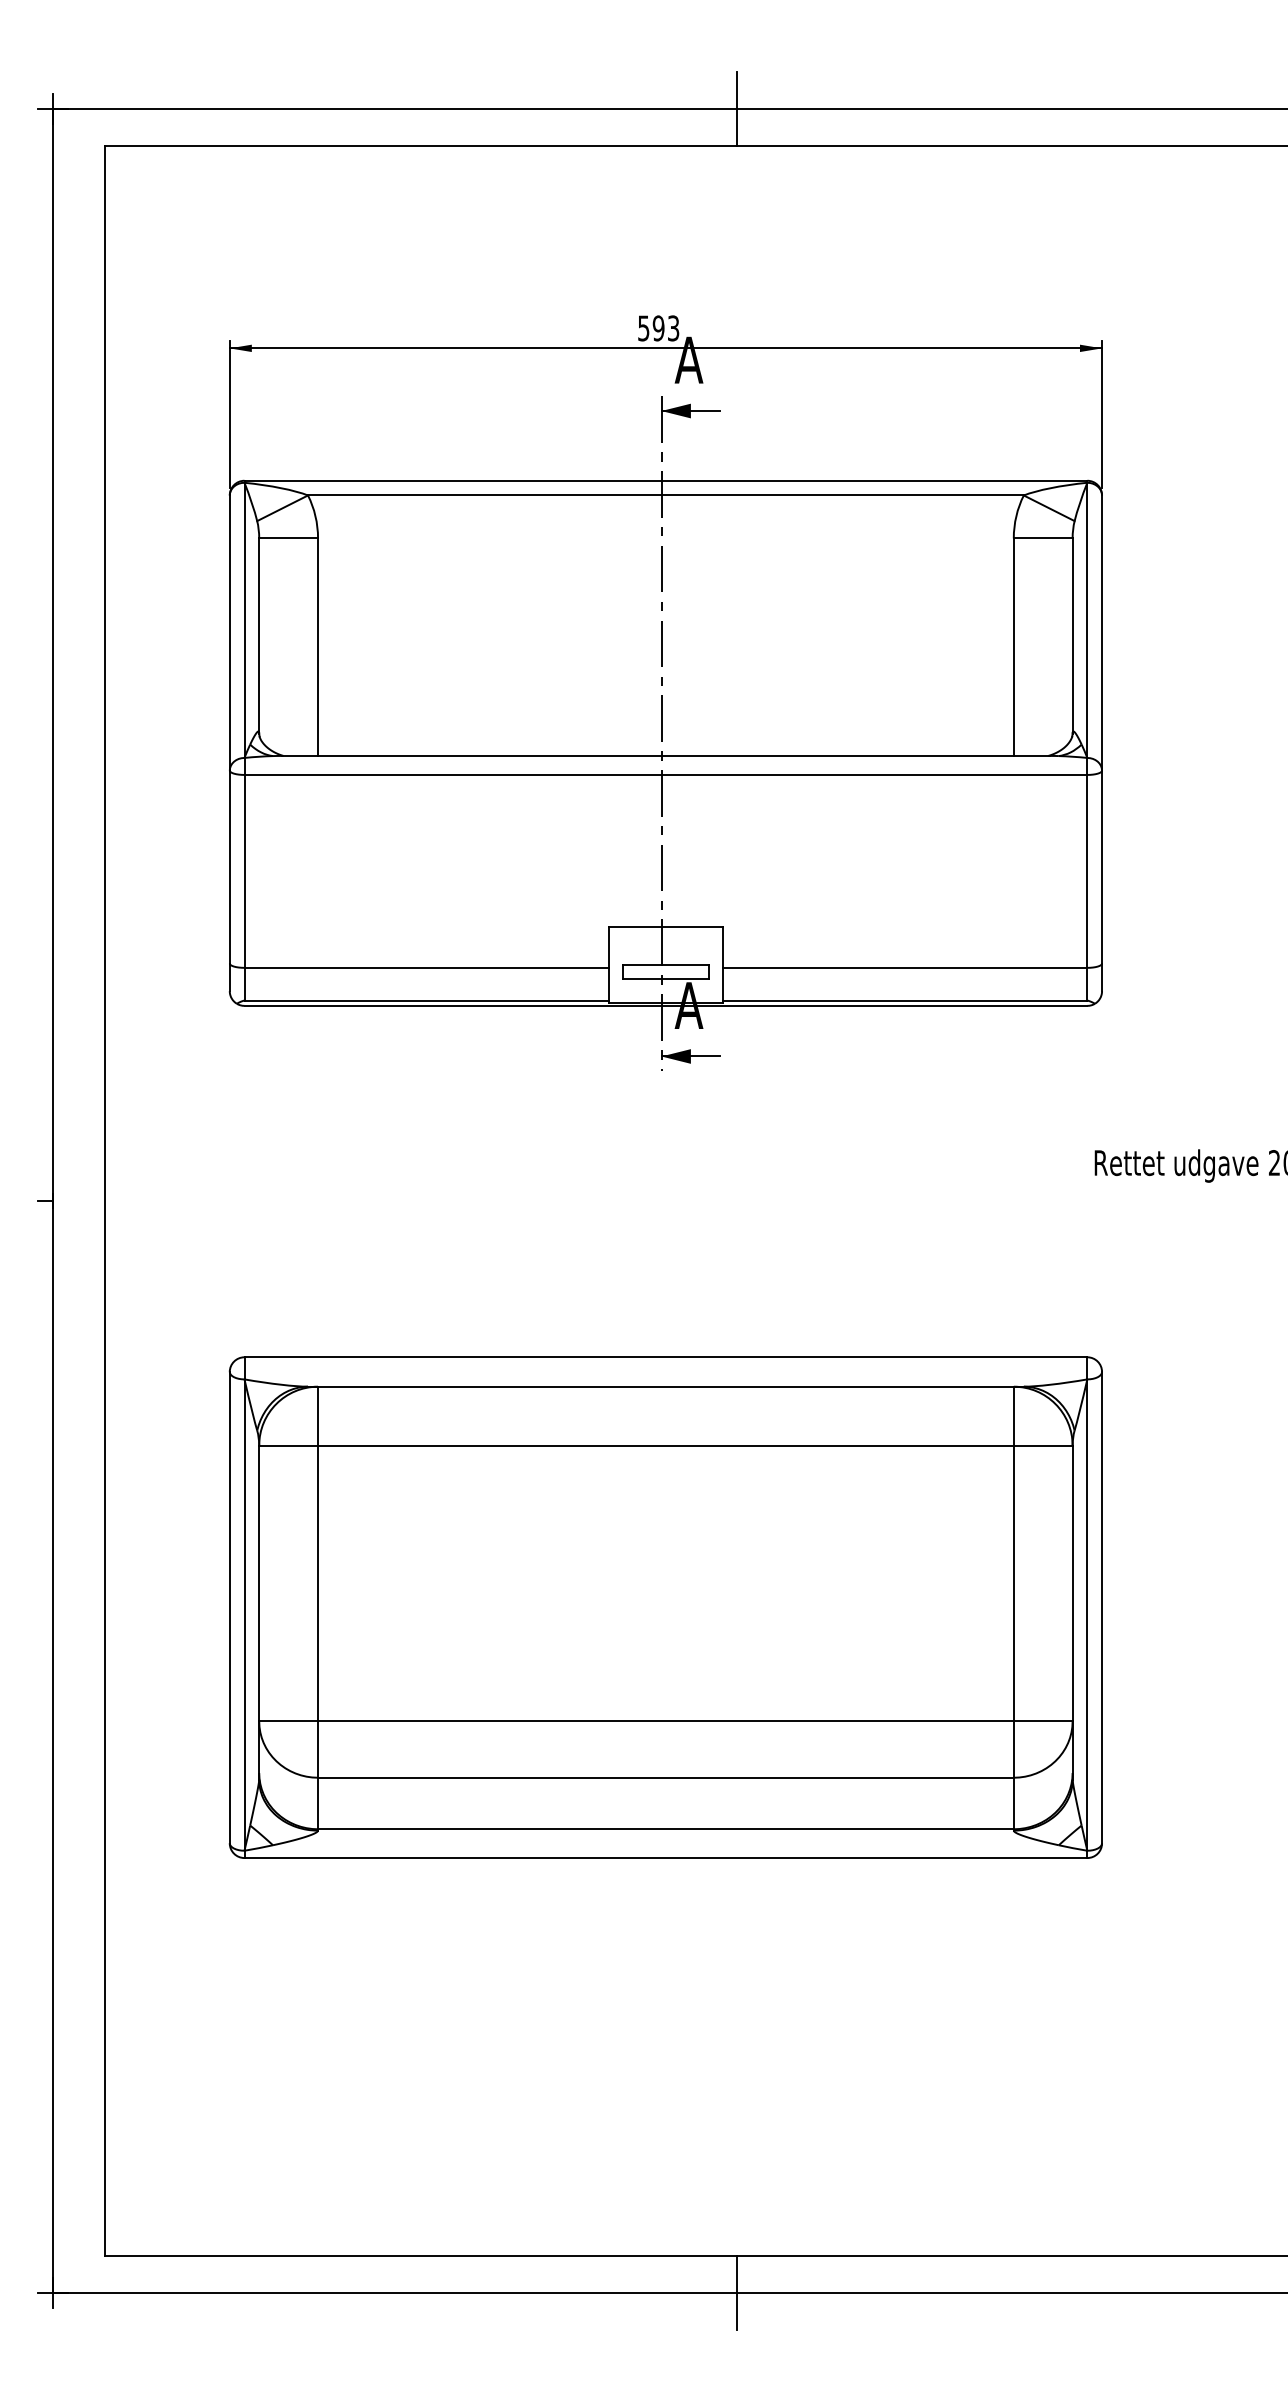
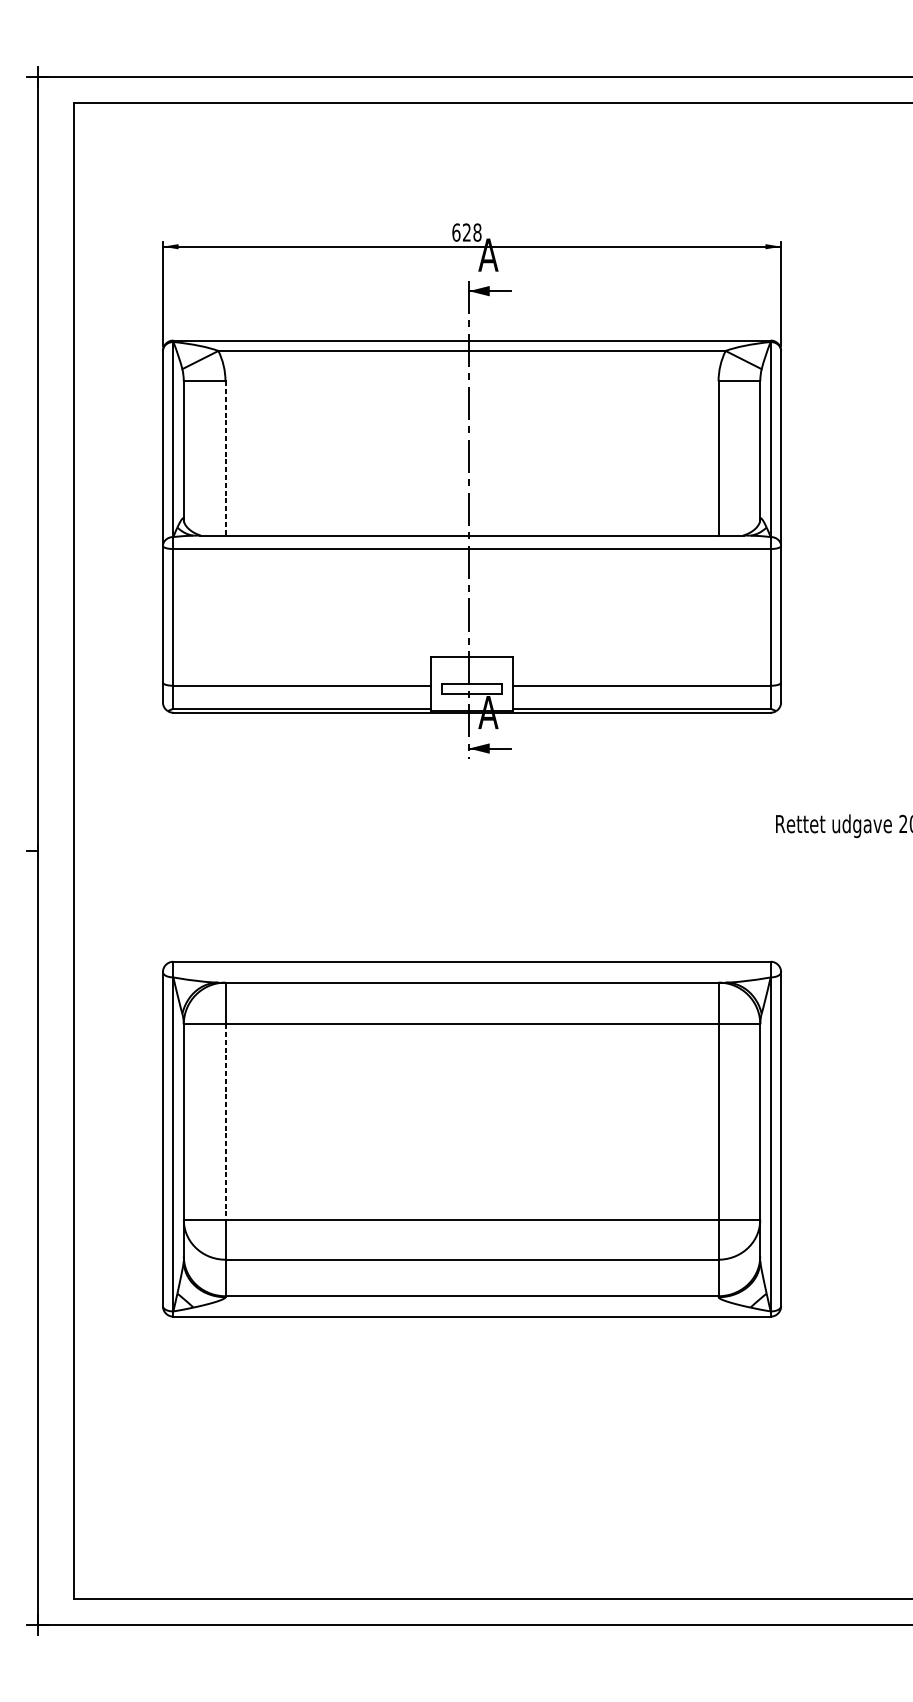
line: (737, 108) -> (522, 76), removed
text: (658, 328) -> (466, 232), 593 -> 628
line: (318, 647) -> (225, 458), solid -> dashed
line: (318, 1583) -> (225, 1122), solid -> dashed
line: (737, 2292) -> (522, 1624), removed

